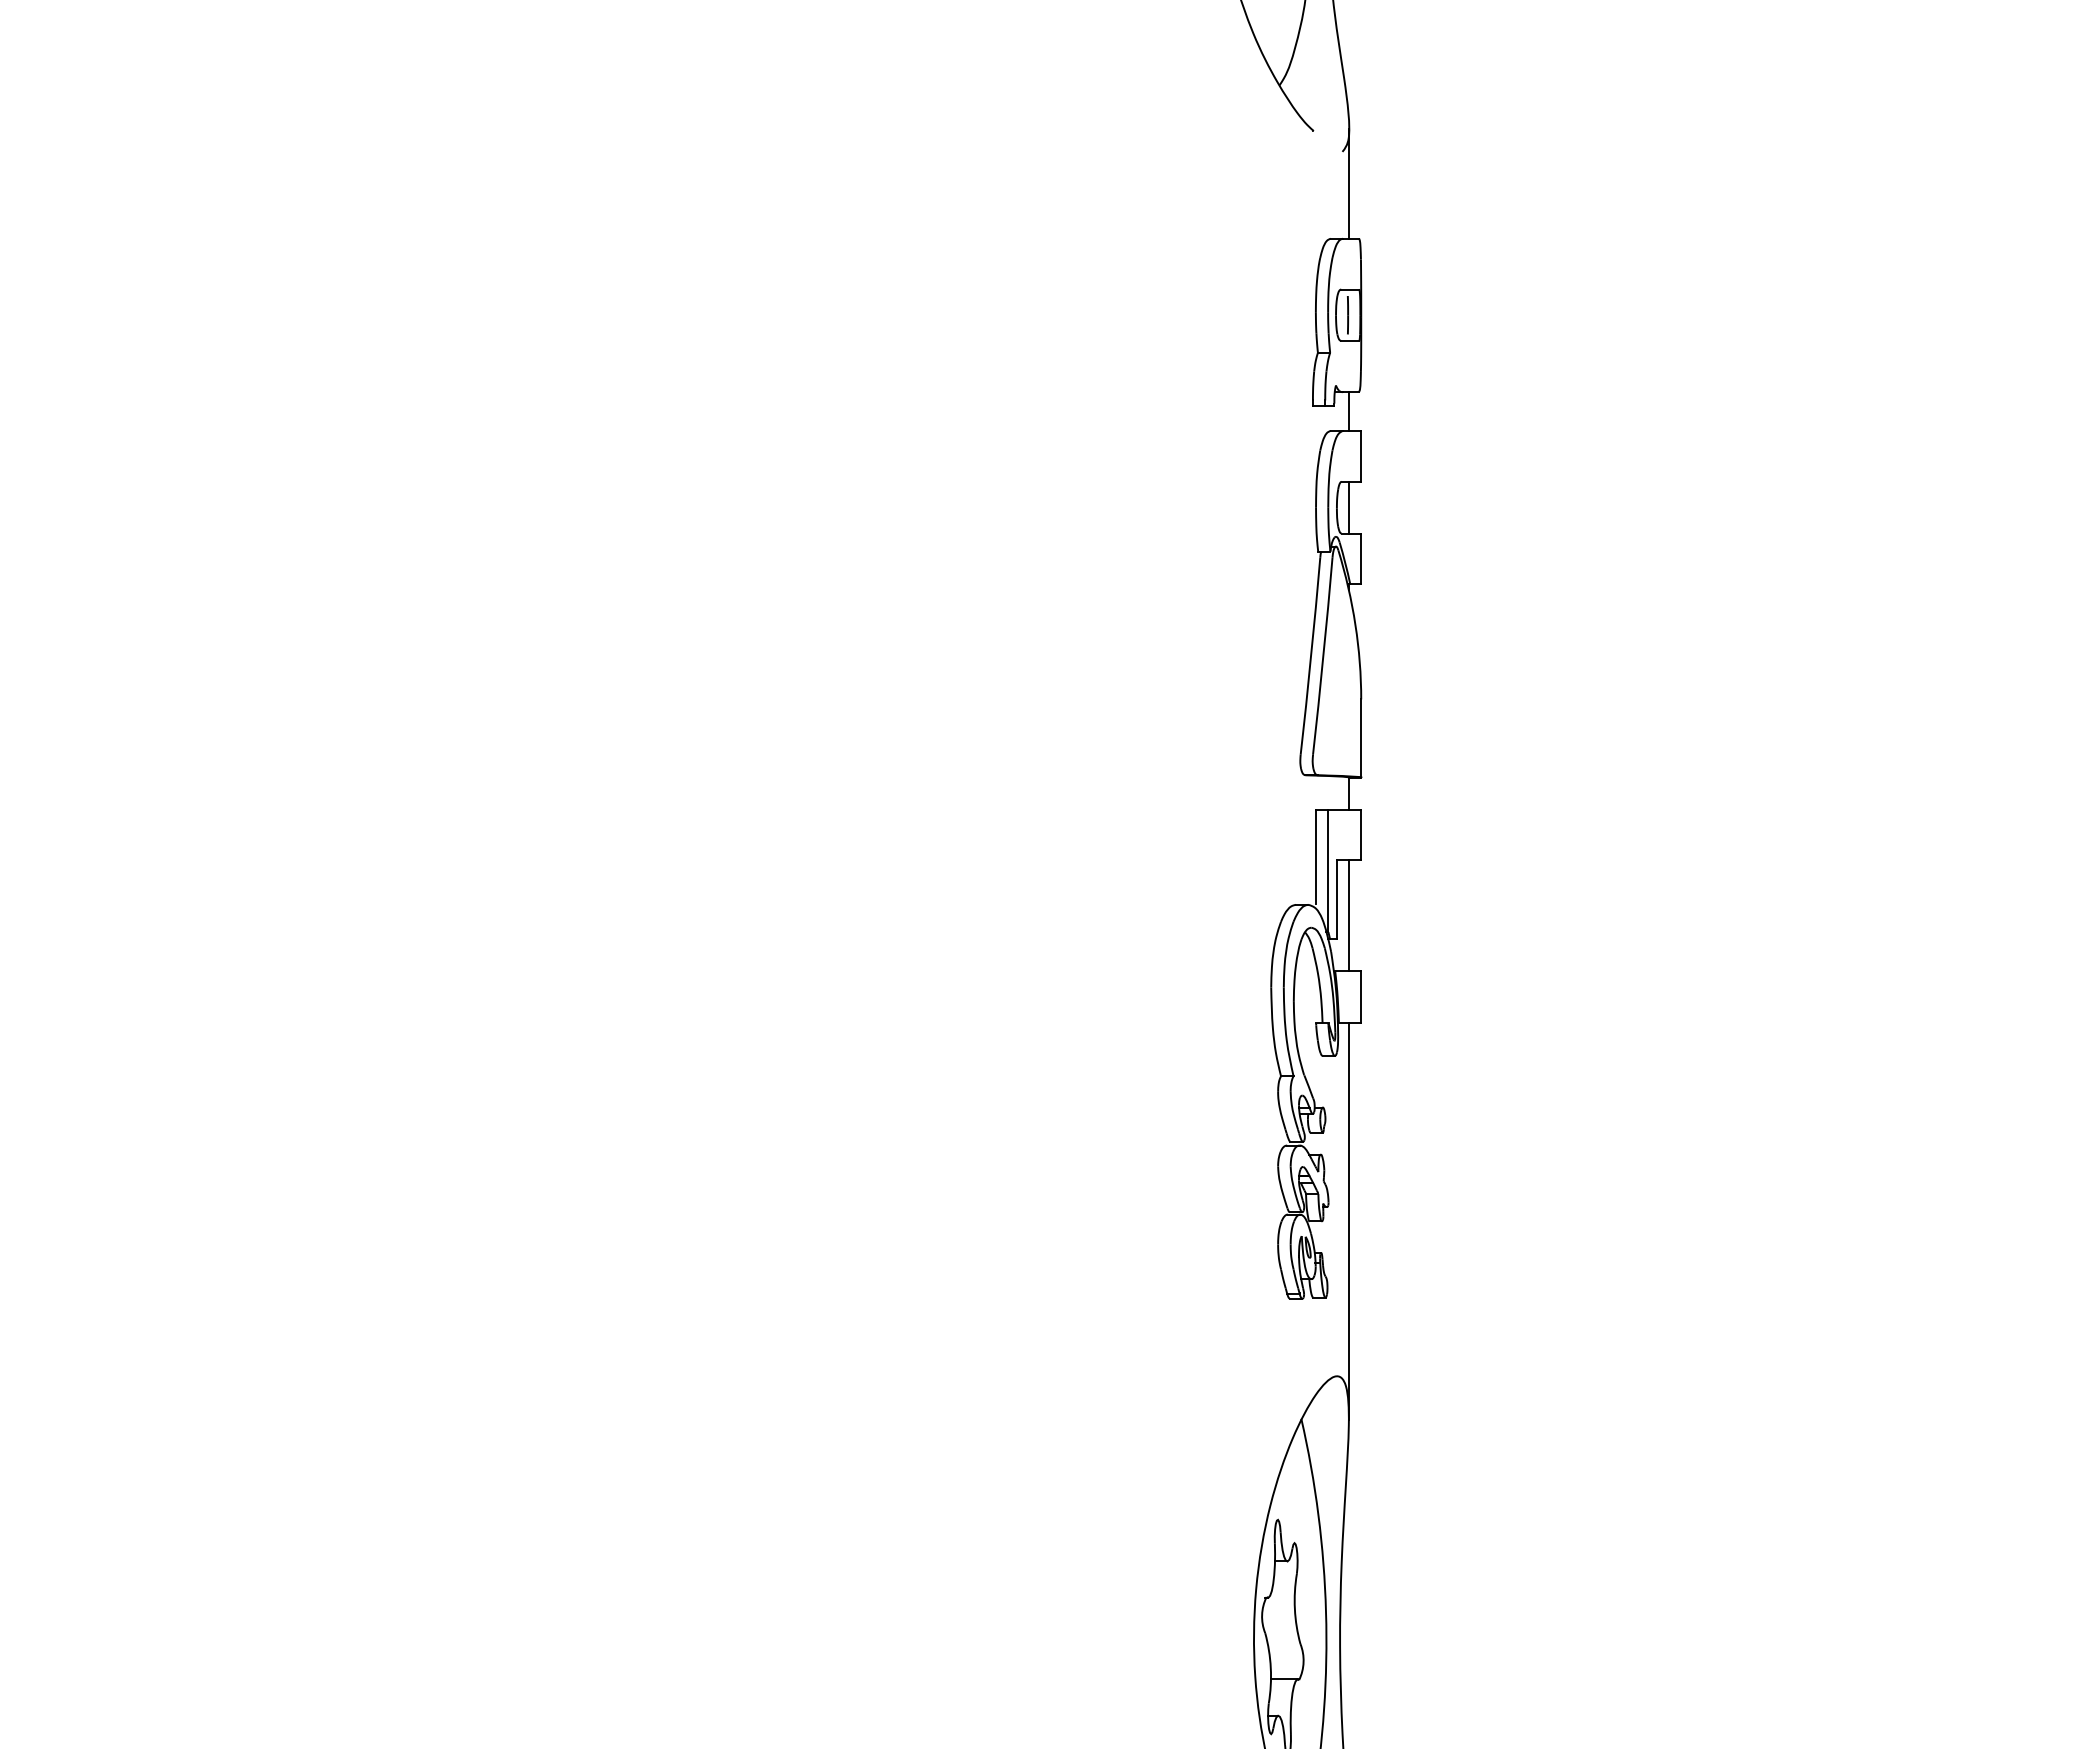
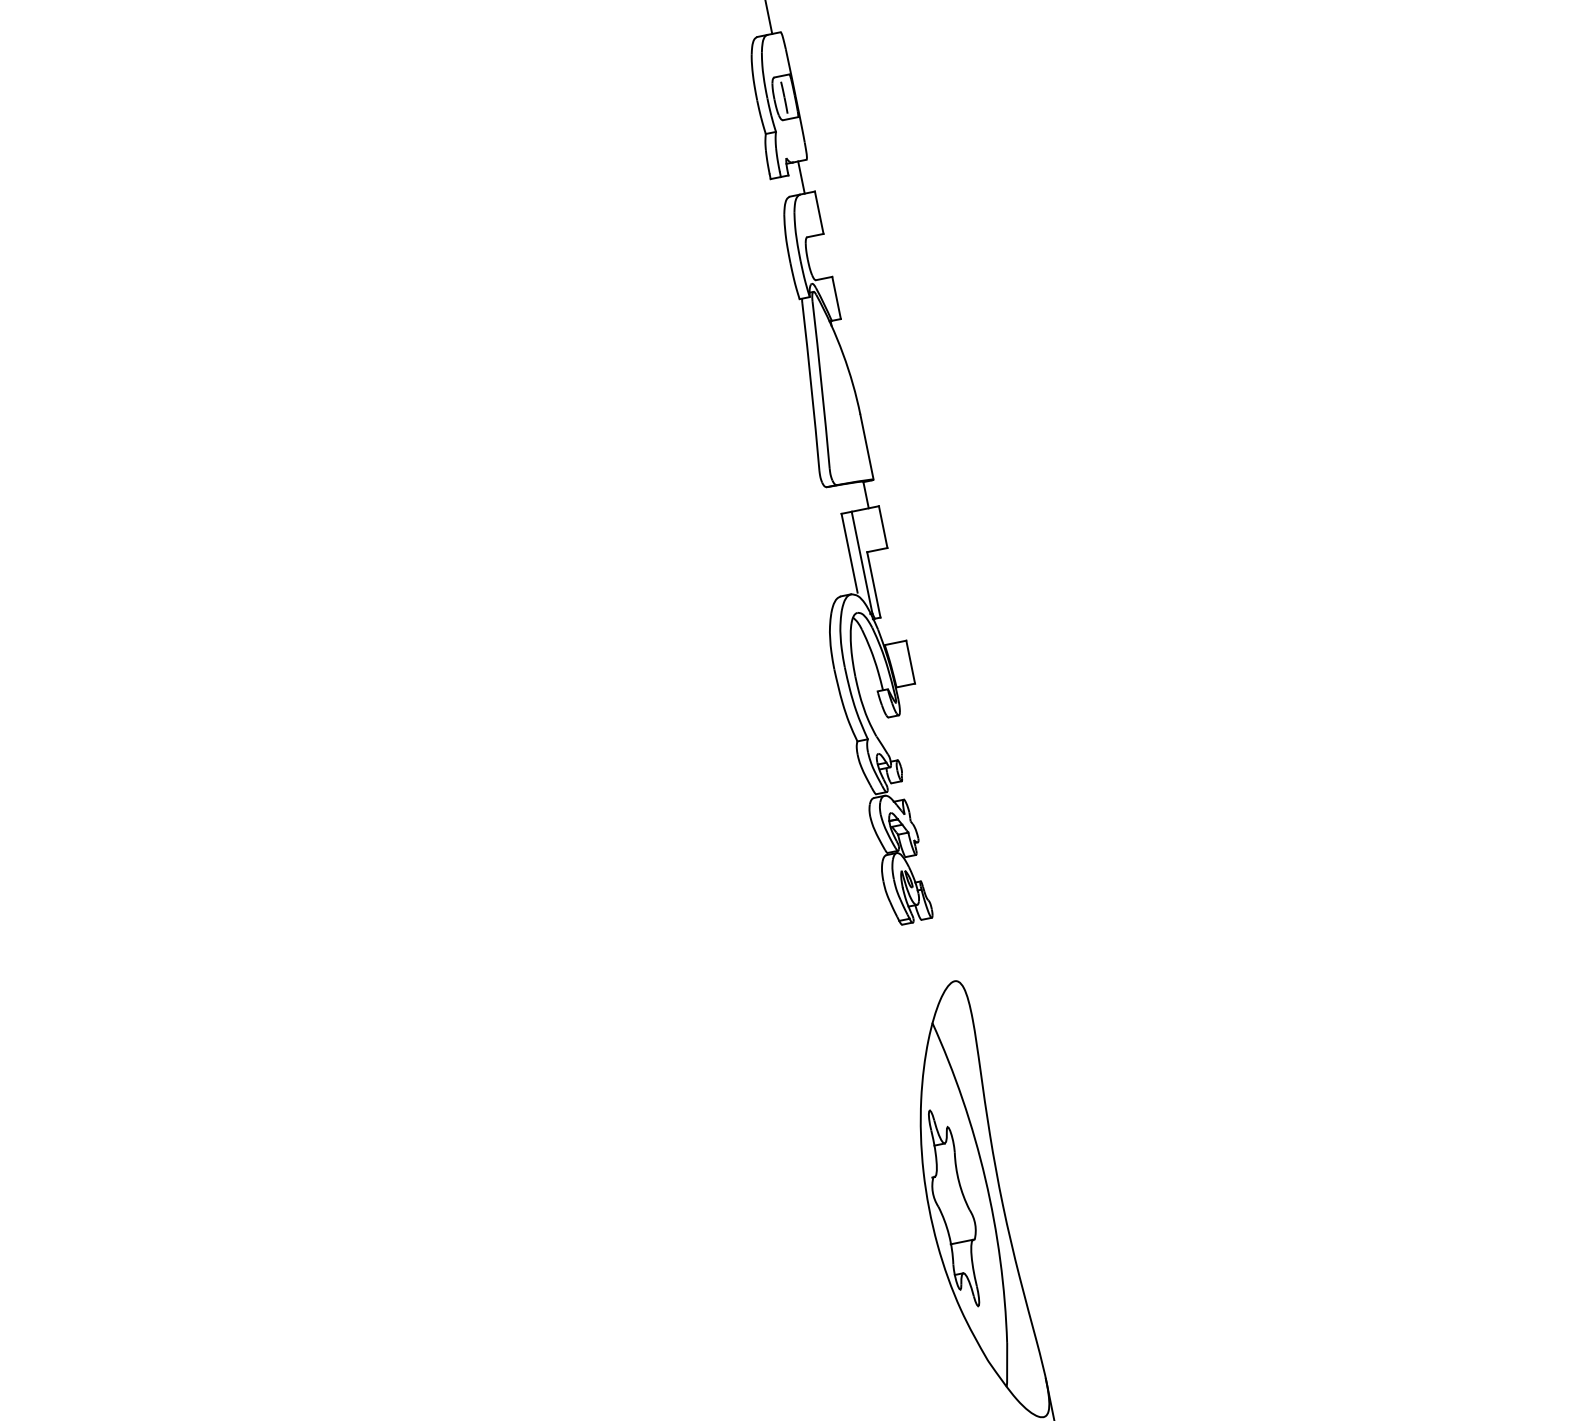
line: (1348, 507) -> (817, 257), removed
line: (1348, 915) -> (886, 596), removed
line: (1348, 1221) -> (938, 850), removed

